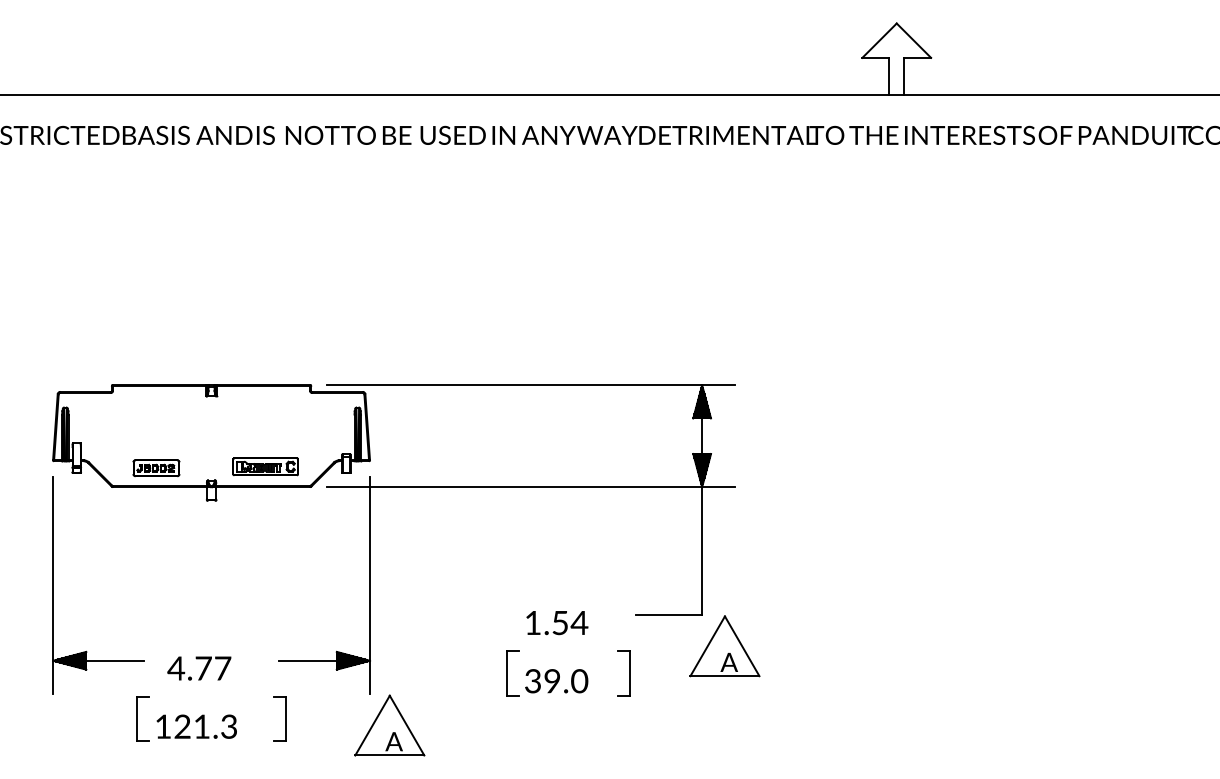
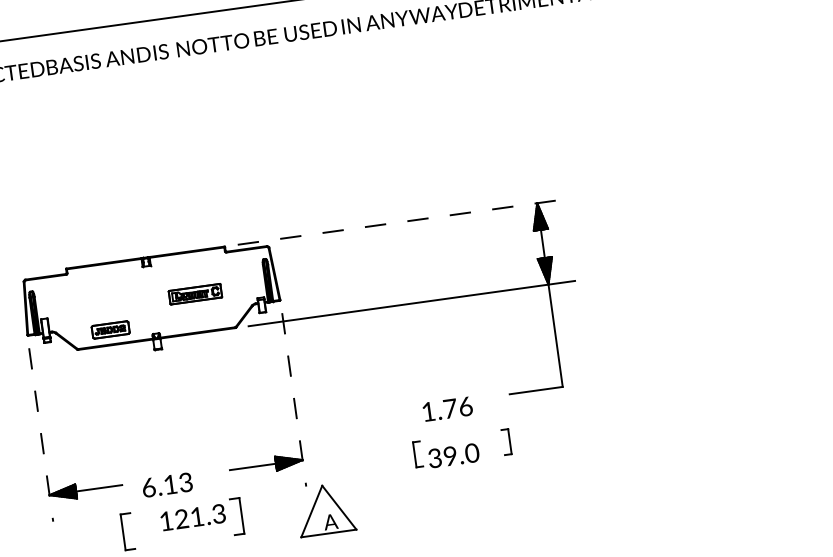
line: (531, 385) -> (401, 222), solid -> dashed
part: (265, 466) -> (195, 294), moved
line: (53, 585) -> (41, 435), solid -> dashed
line: (370, 585) -> (294, 399), solid -> dashed
text: (570, 623) -> (458, 408), 1.54 -> 1.76
part: (724, 646) -> (584, 409), removed
text: (199, 668) -> (167, 485), 4.77 -> 6.13
part: (512, 673) -> (417, 454), size x0.7
part: (623, 673) -> (506, 442), size x0.7
text: (196, 726) -> (192, 517), moved

